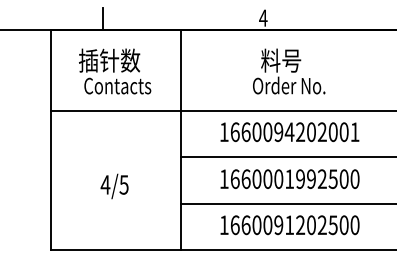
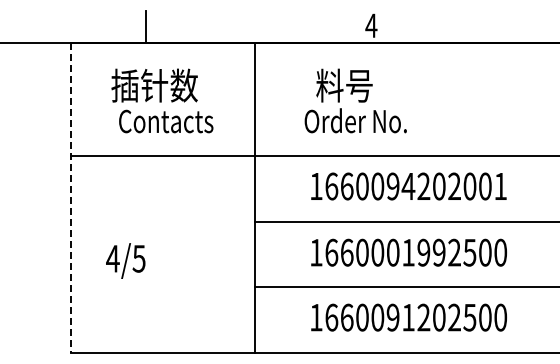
text: (288, 71) -> (355, 100), moved
line: (50, 140) -> (71, 198), solid -> dashed
text: (114, 186) -> (125, 260), moved

